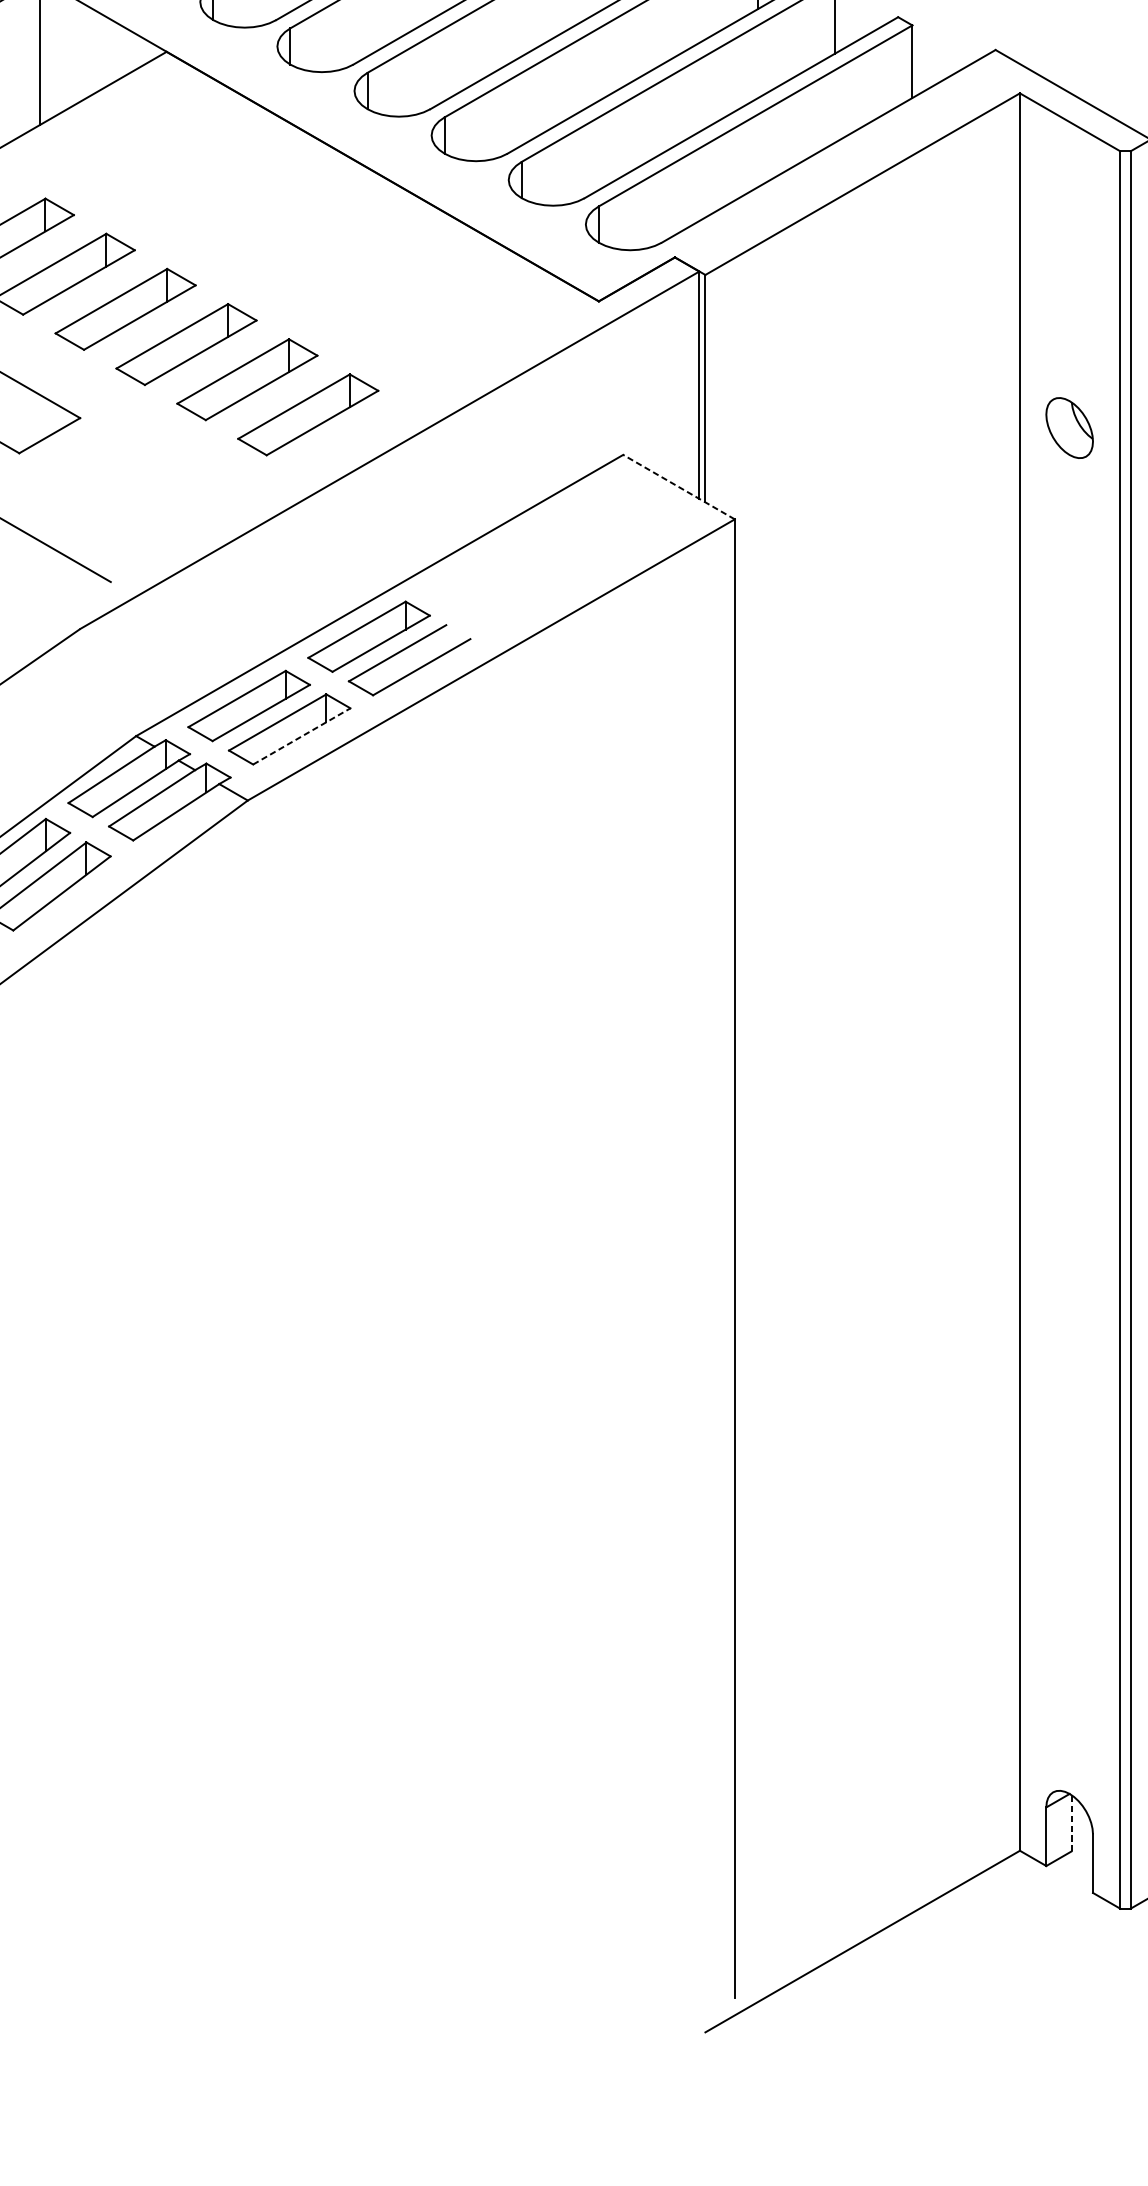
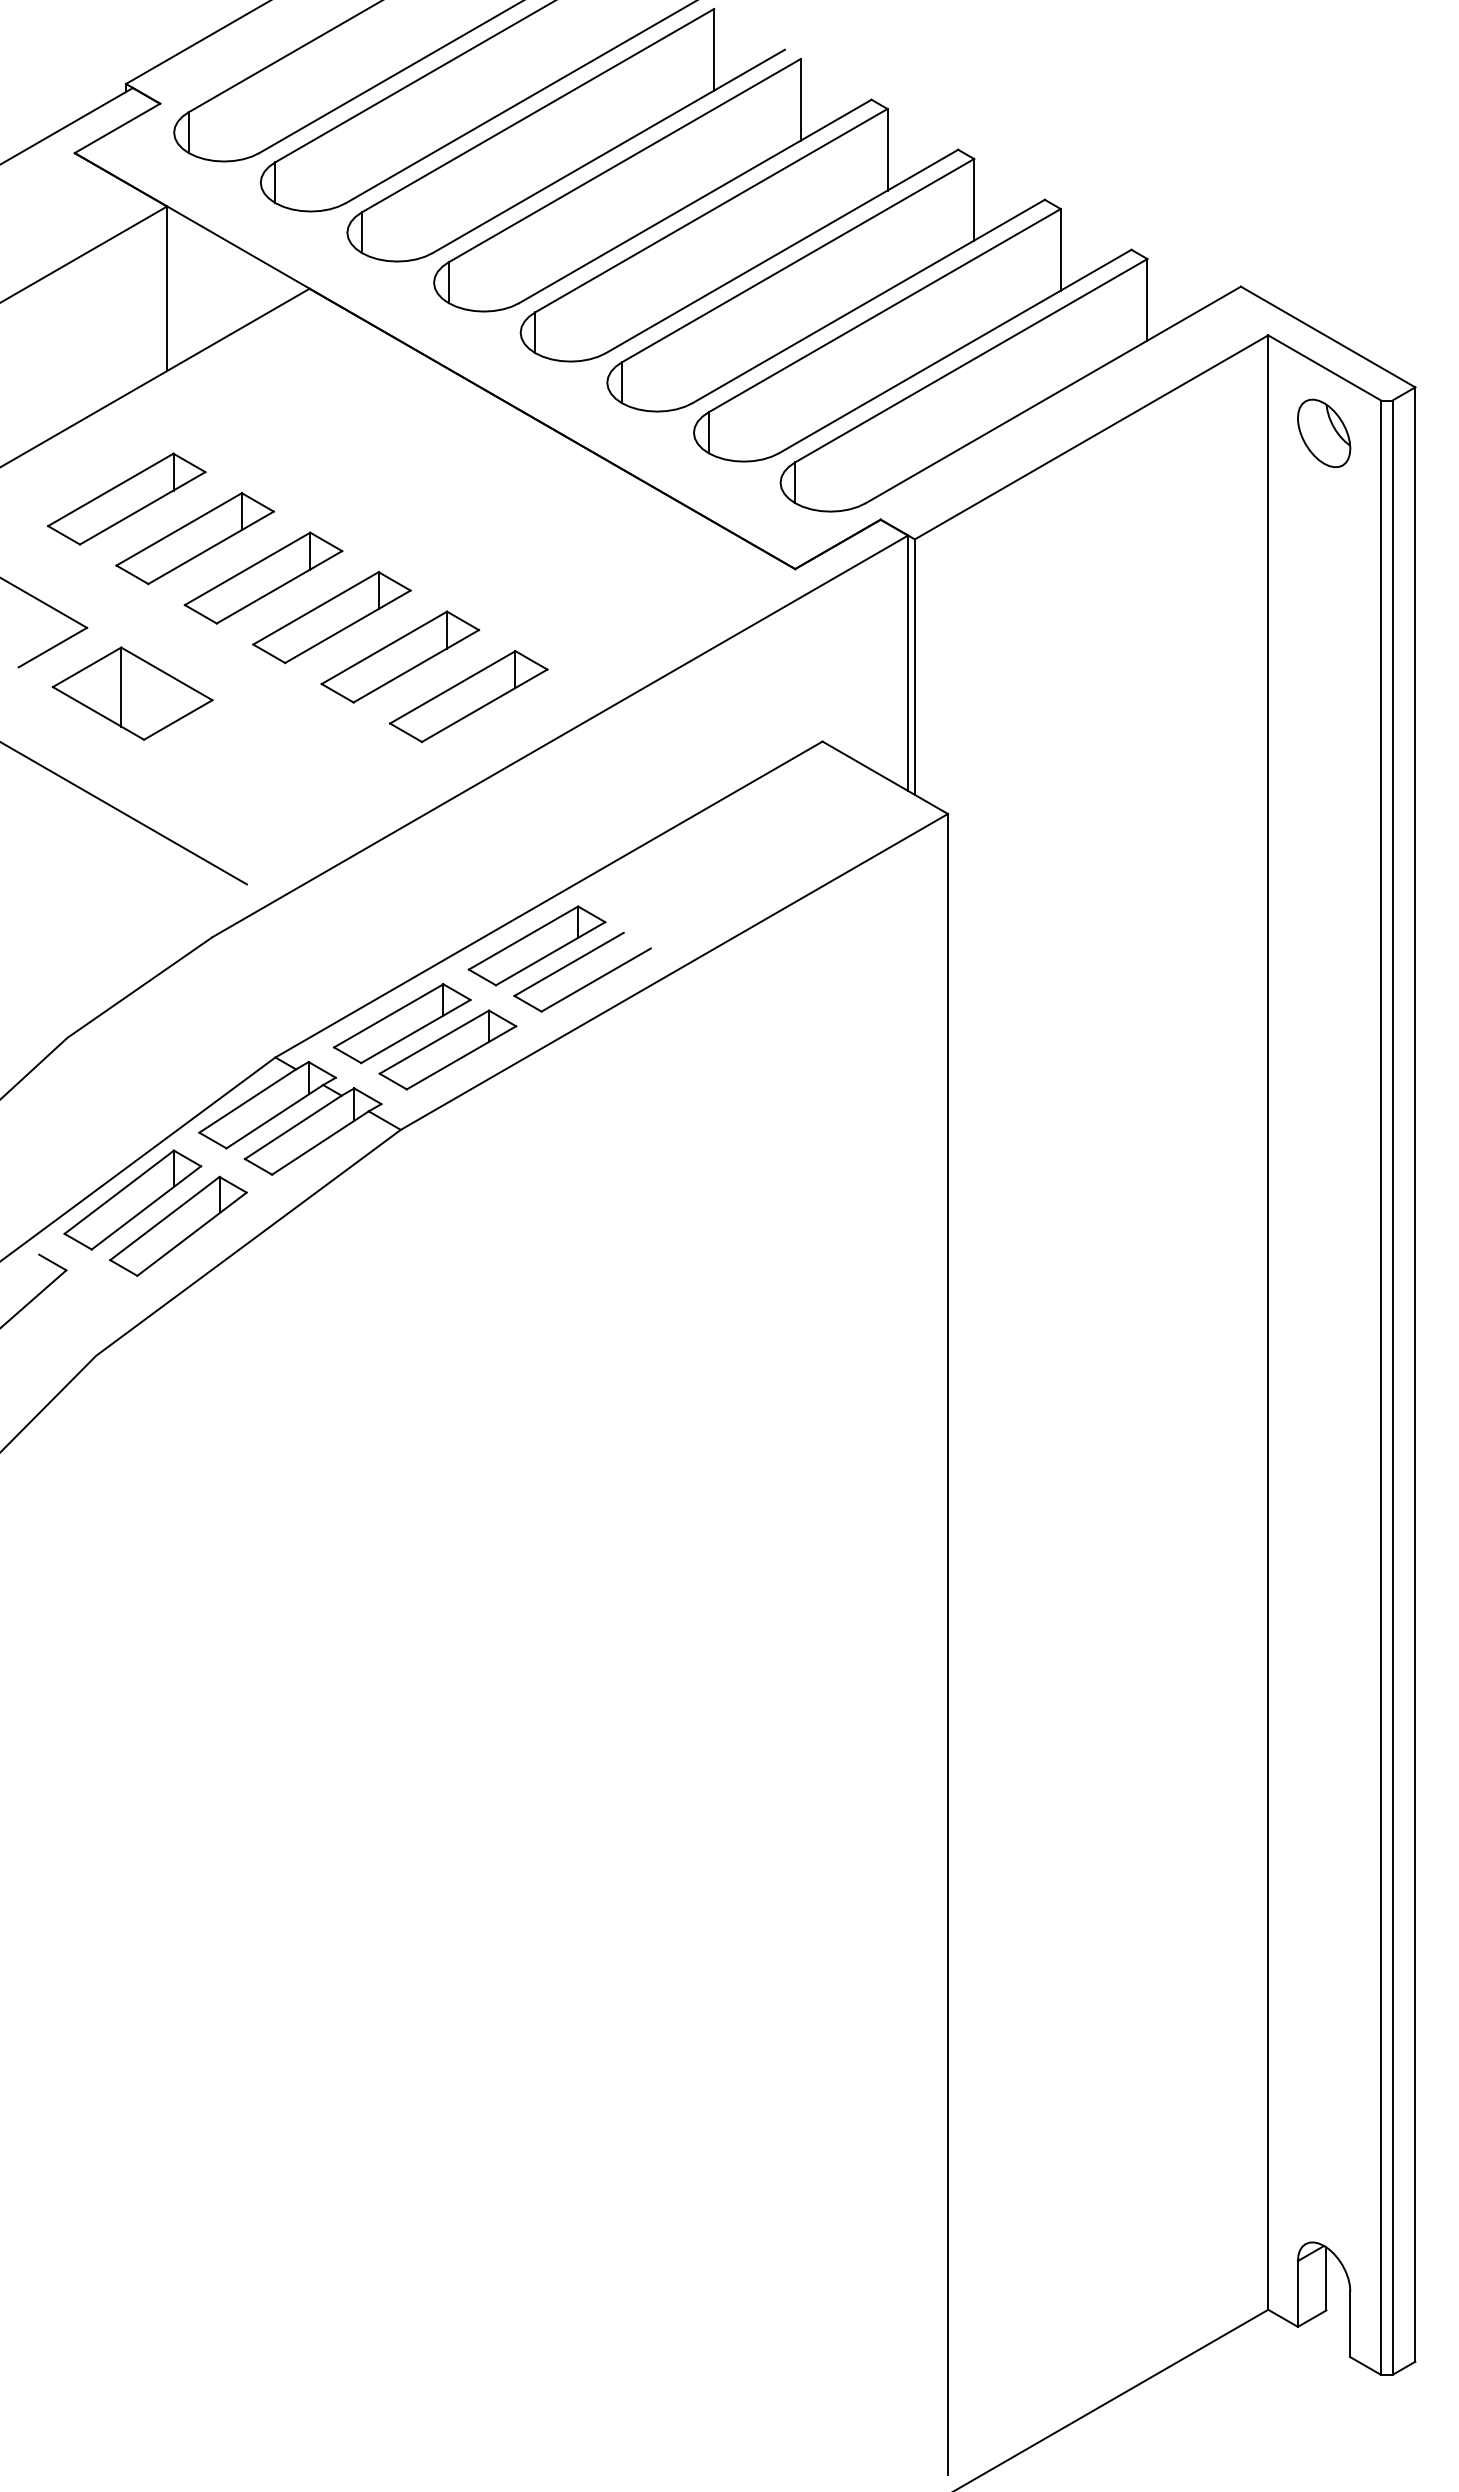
part: (1069, 428) -> (1324, 433), moved
line: (678, 486) -> (884, 777), dashed -> solid
line: (301, 736) -> (461, 1057), dashed -> solid
line: (1071, 1822) -> (1326, 2278), dashed -> solid

